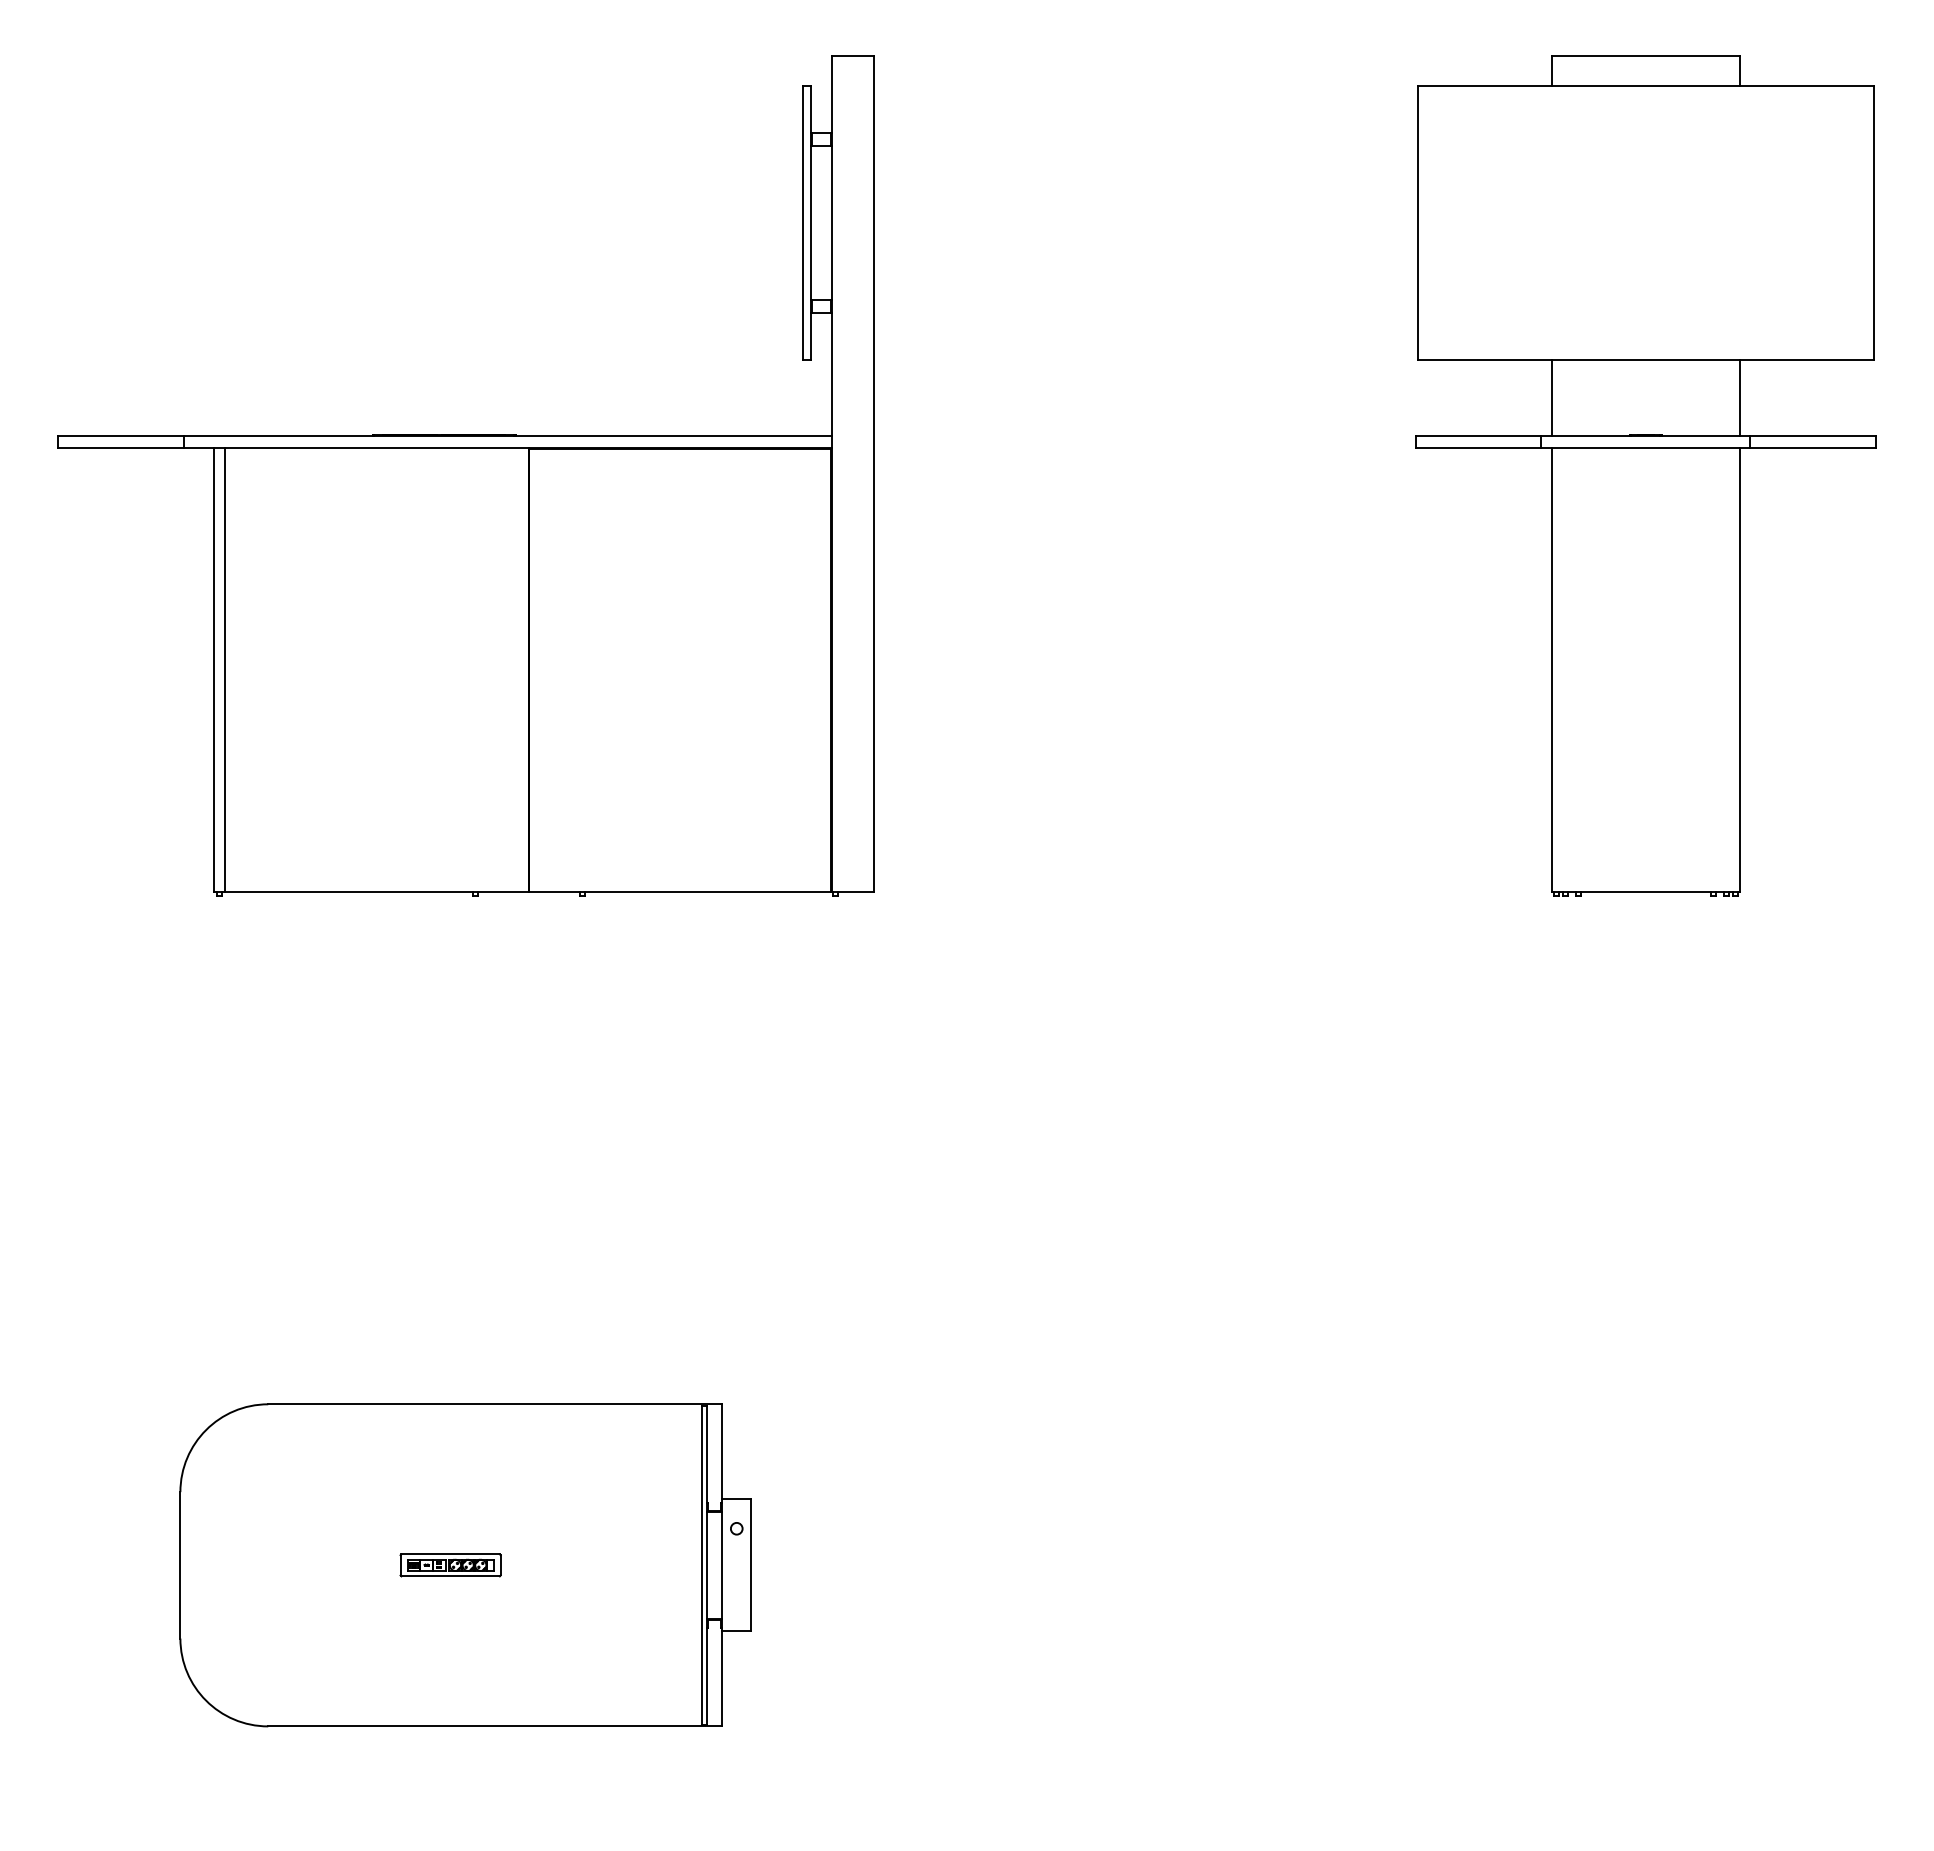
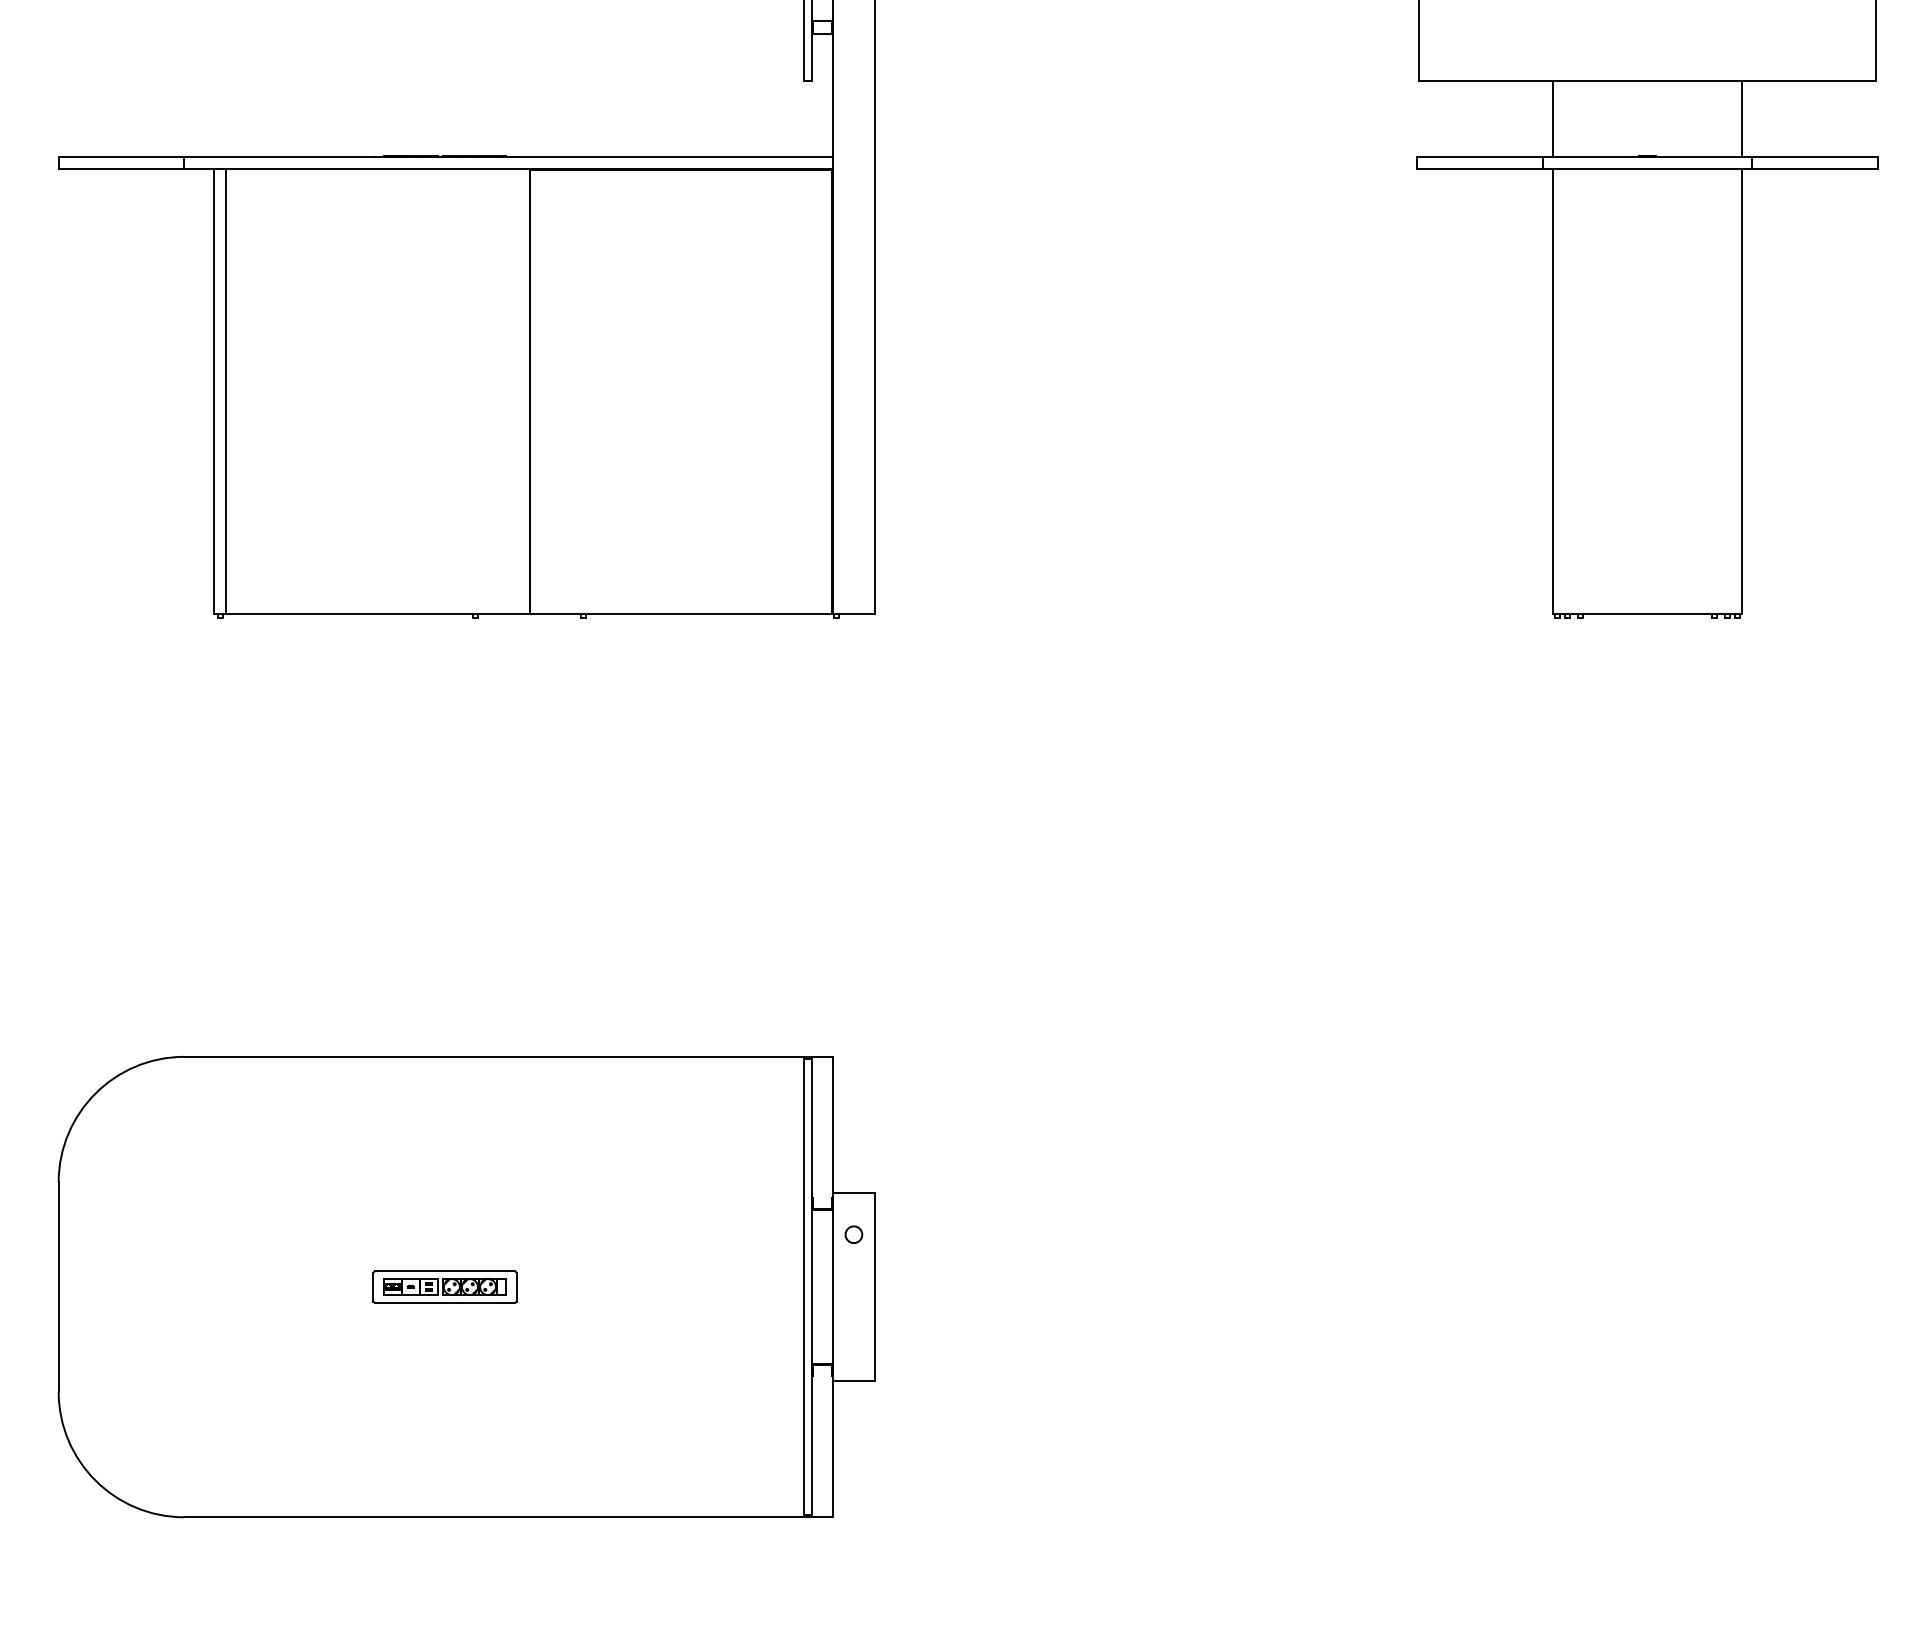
part: (465, 1565) -> (466, 1287), size x1.43

